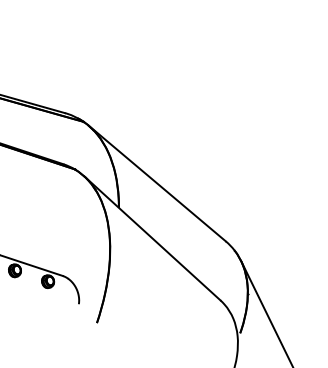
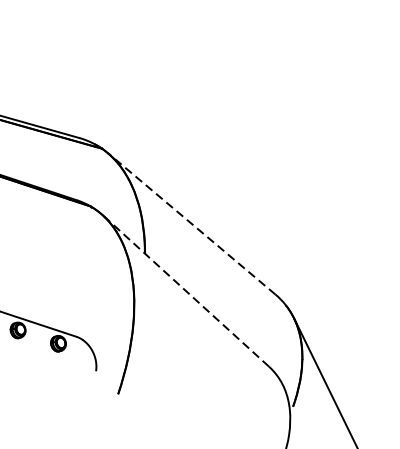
line: (157, 183) -> (192, 223), solid -> dashed
line: (152, 238) -> (185, 291), solid -> dashed

